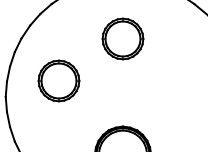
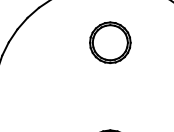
part: (58, 80) -> (45, 84), removed

